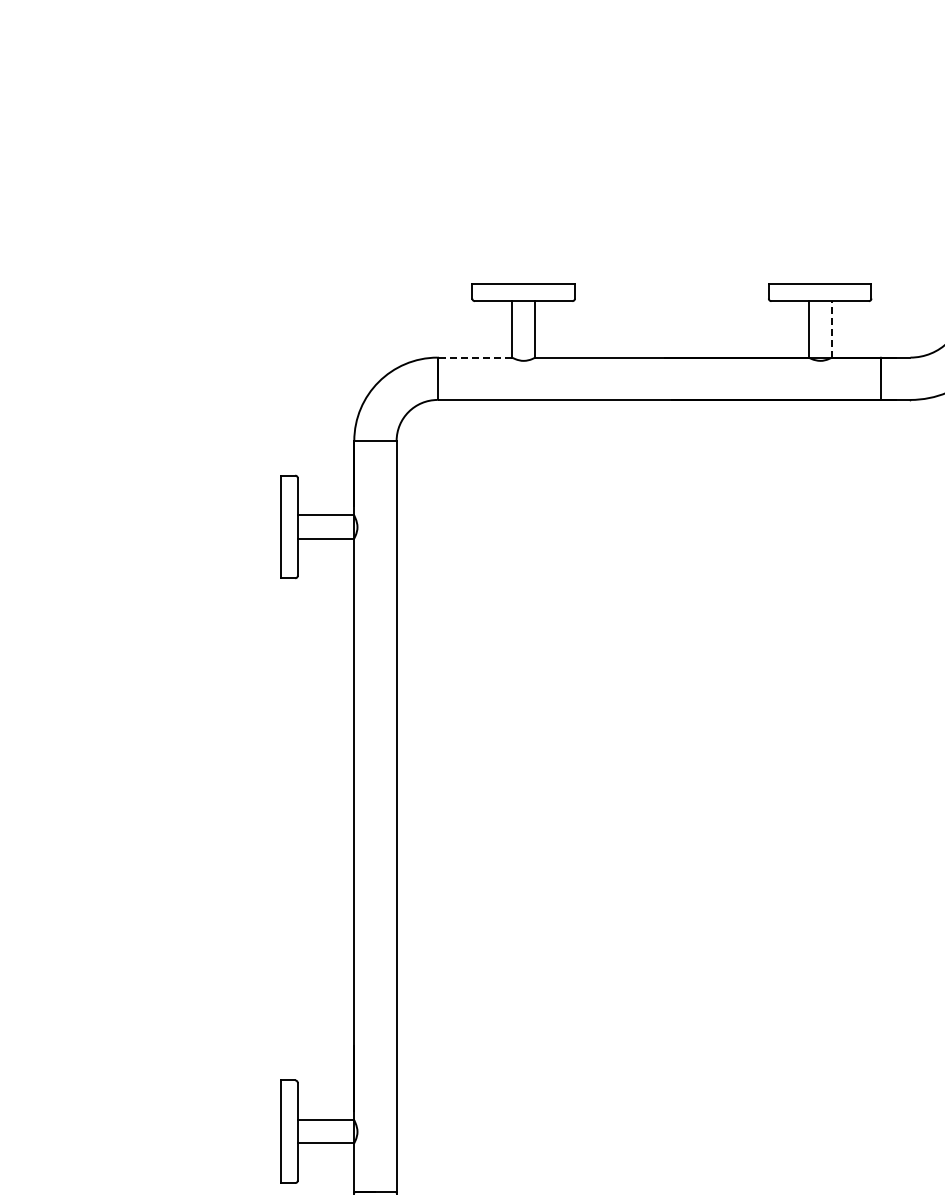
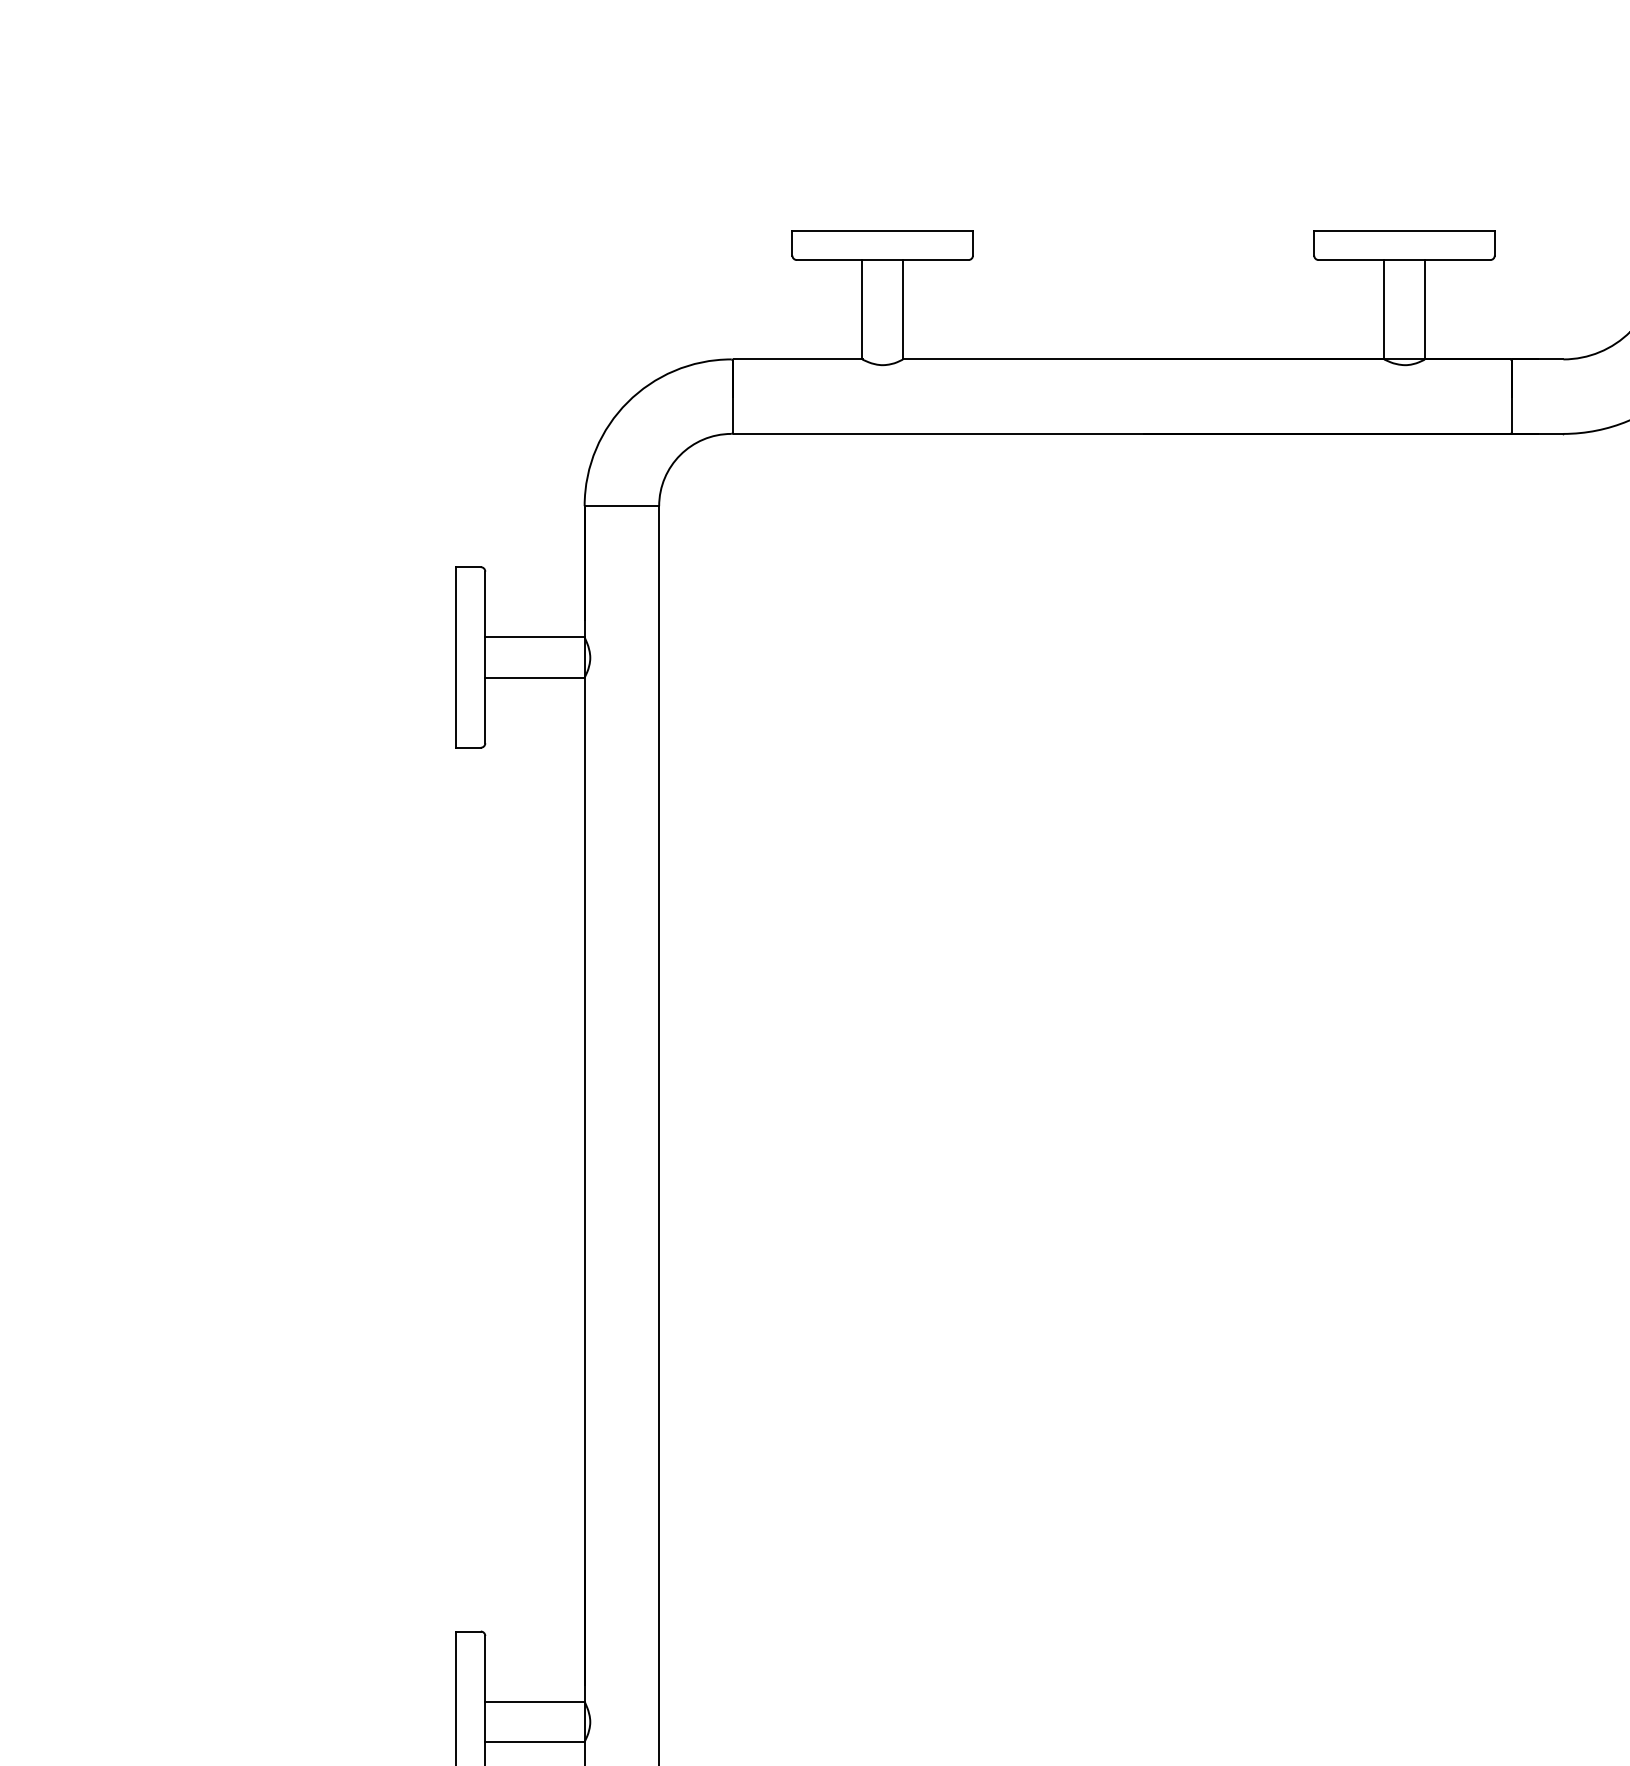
line: (831, 328) -> (1424, 308), dashed -> solid
line: (475, 357) -> (797, 359), dashed -> solid

